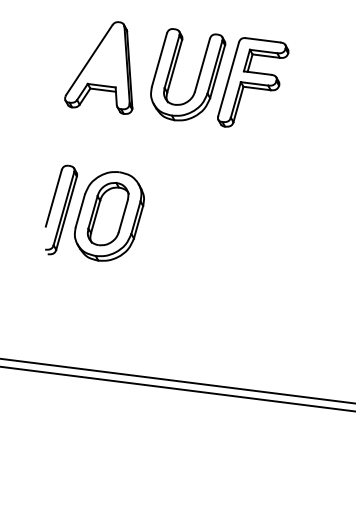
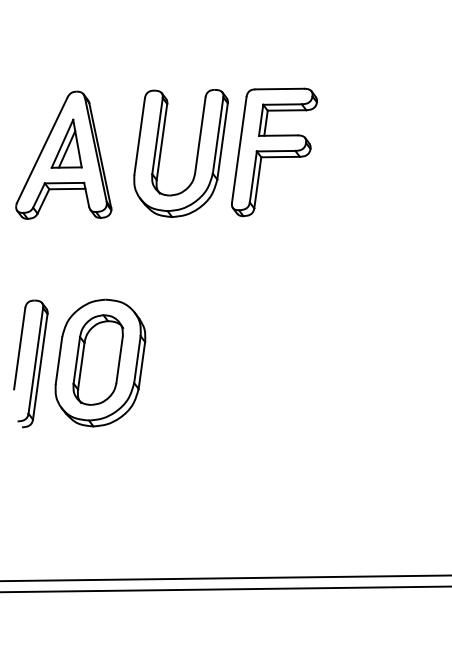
part: (104, 58) -> (63, 144), added

